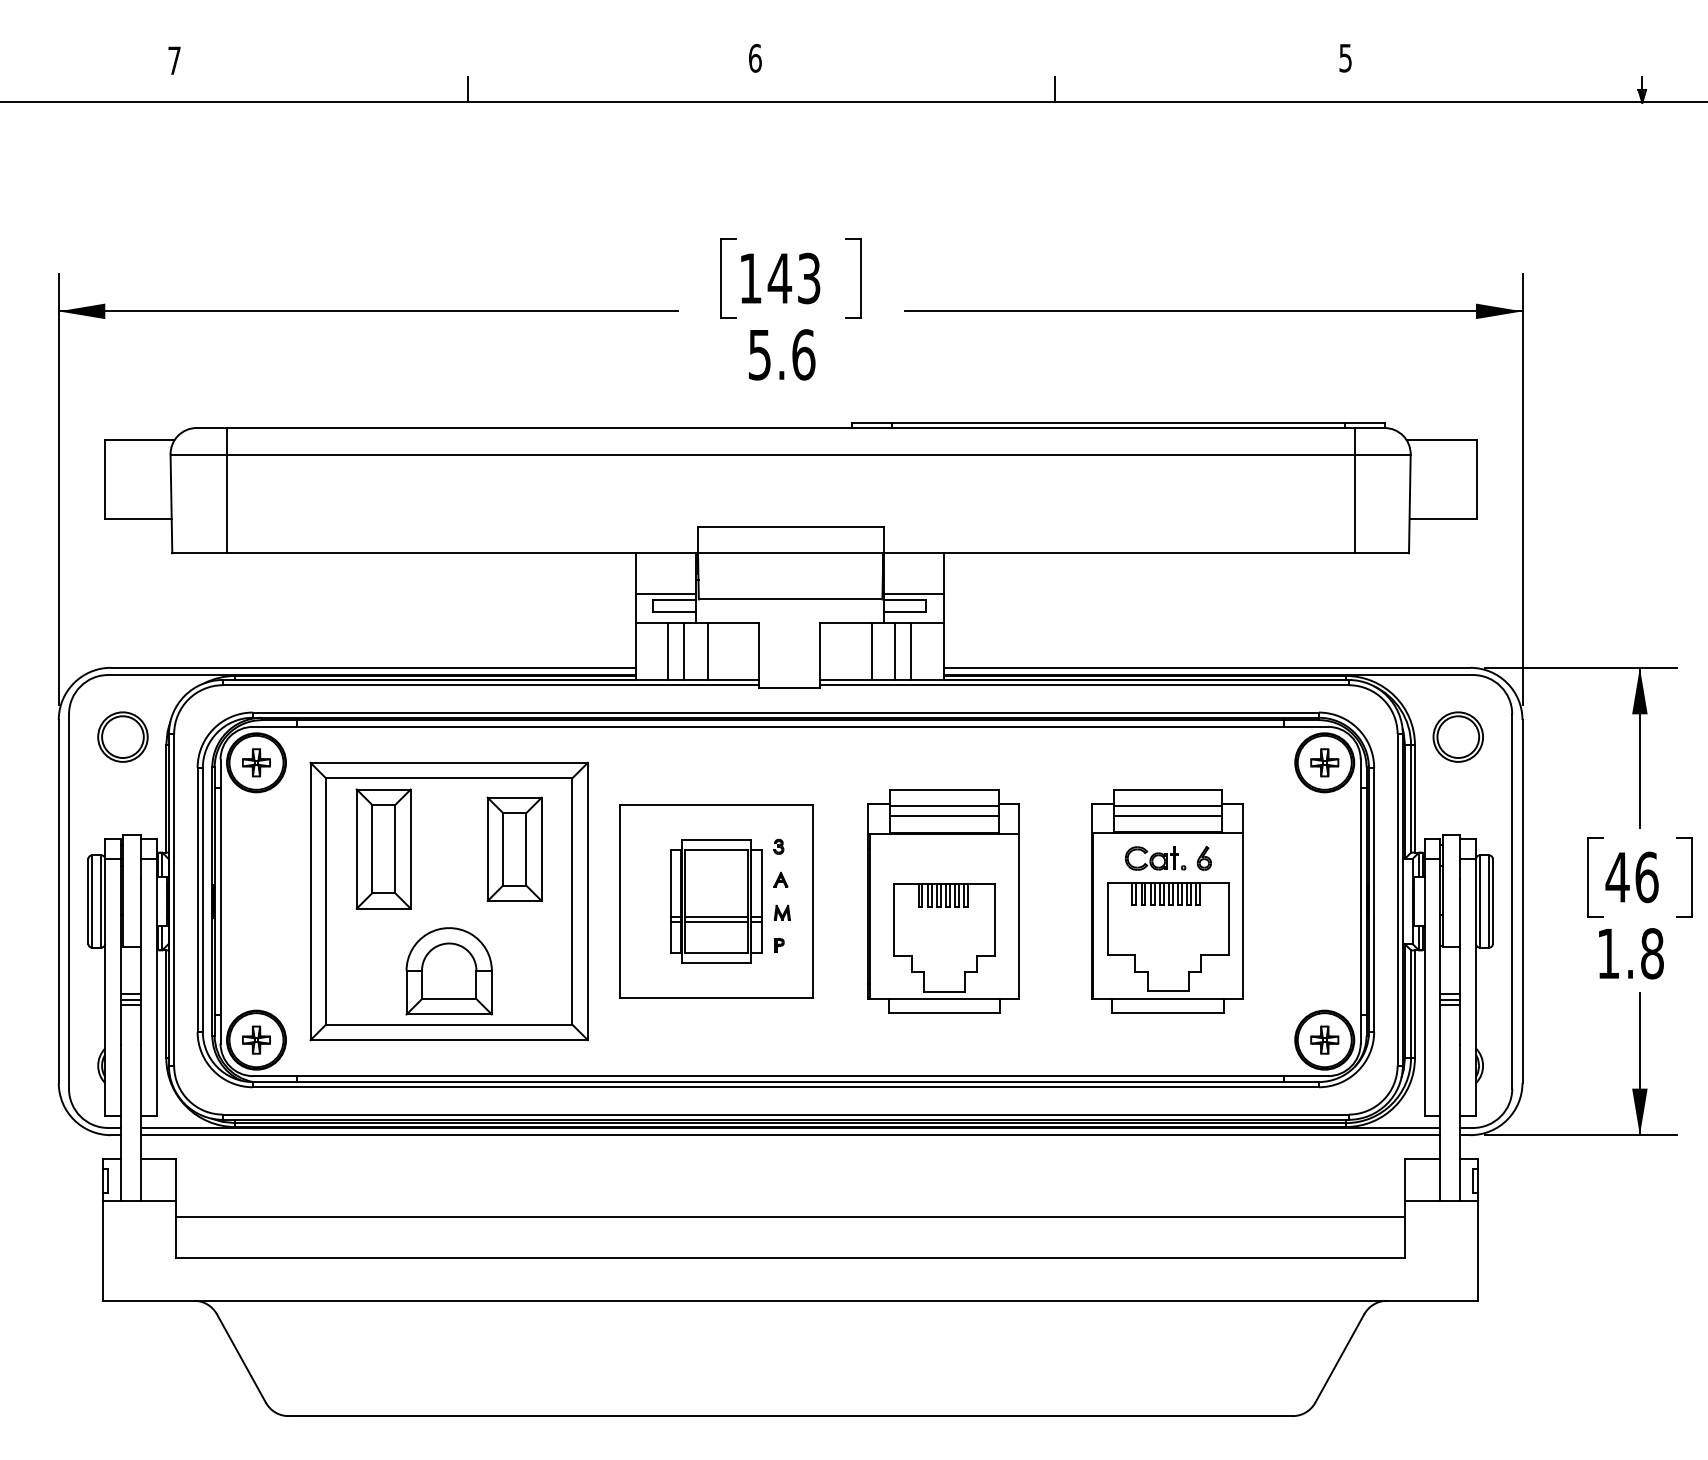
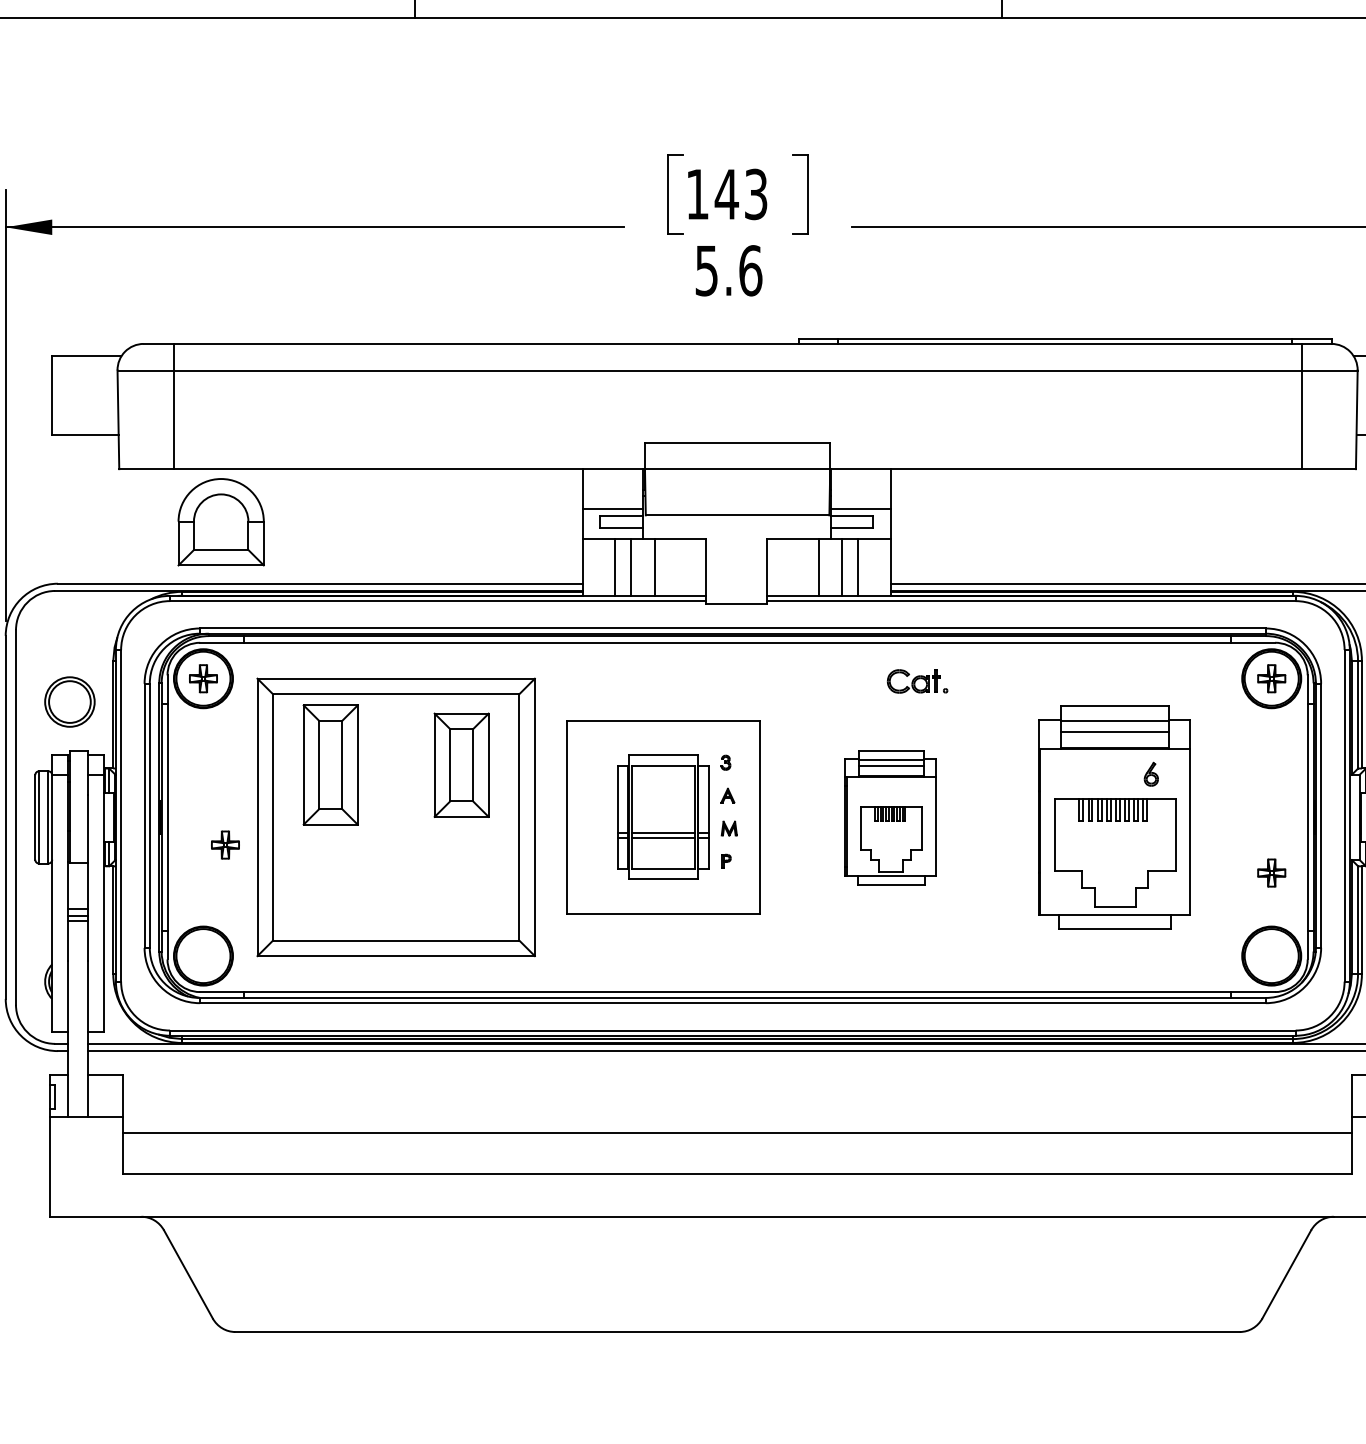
part: (122, 736) -> (69, 701), moved
part: (1155, 858) -> (917, 681), moved
part: (943, 901) -> (890, 817), size x0.6
part: (448, 971) -> (220, 522), moved
part: (256, 1039) -> (225, 844), moved
part: (1324, 1039) -> (1271, 872), moved

